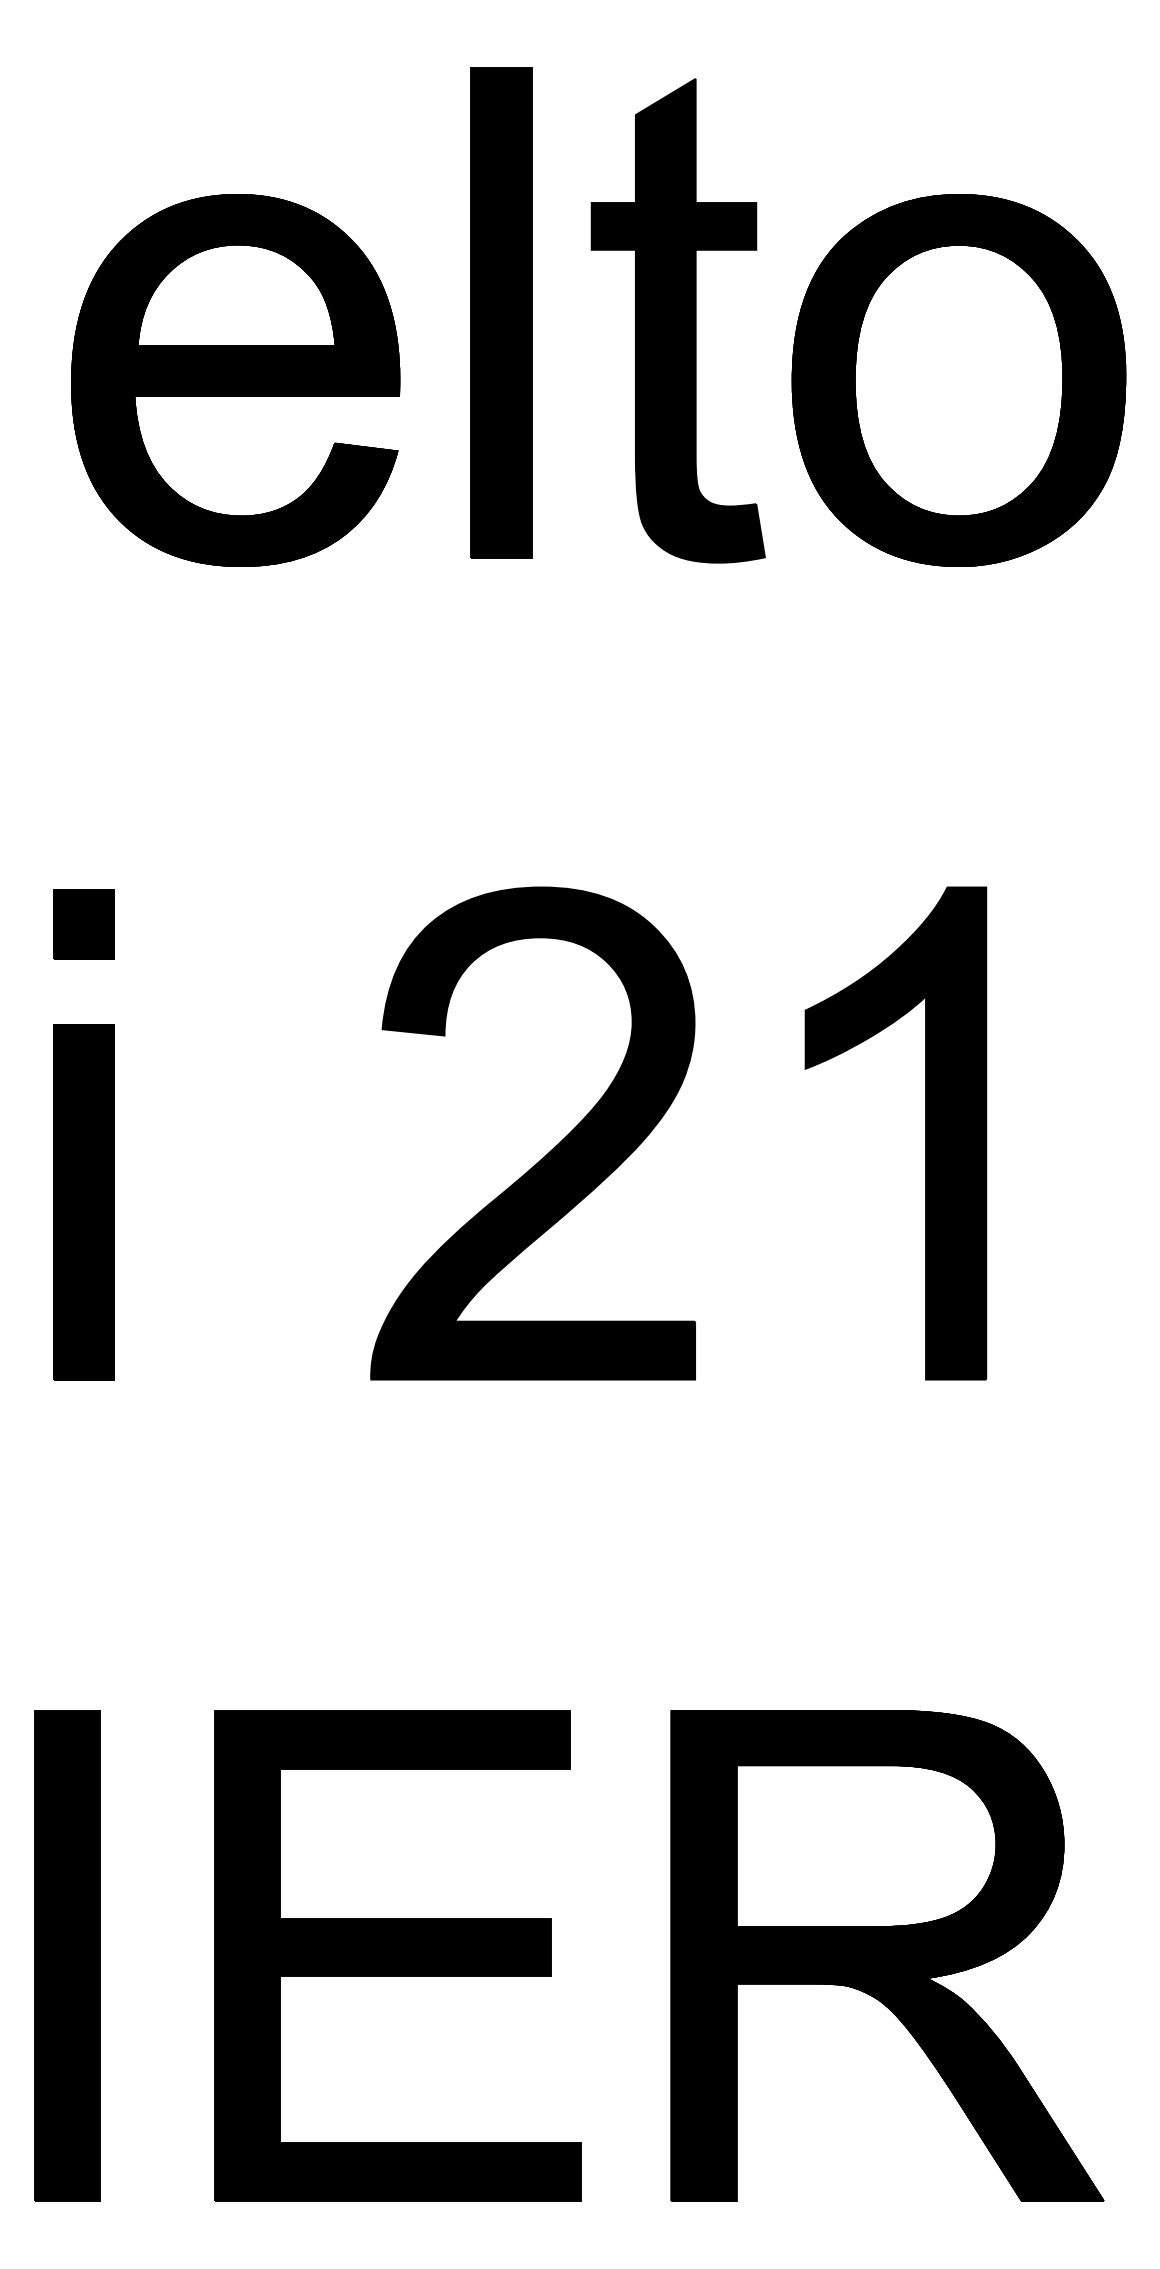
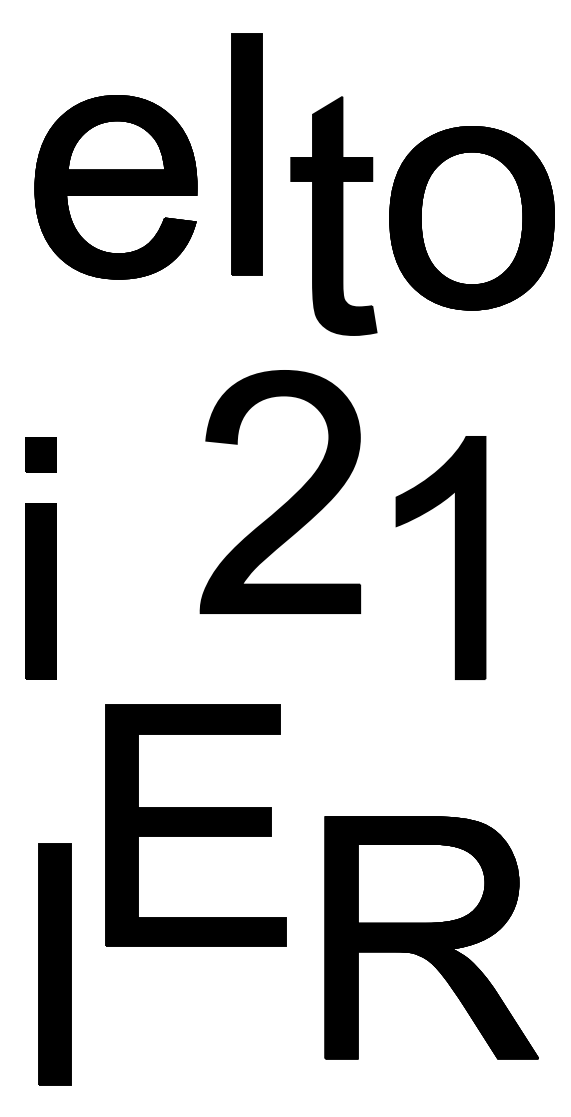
part: (677, 319) -> (333, 215), moved
part: (957, 380) -> (471, 218), moved
part: (551, 1148) -> (289, 499), moved
part: (66, 1955) -> (54, 964), moved
part: (397, 1955) -> (195, 825), moved
part: (886, 1955) -> (431, 937), moved

